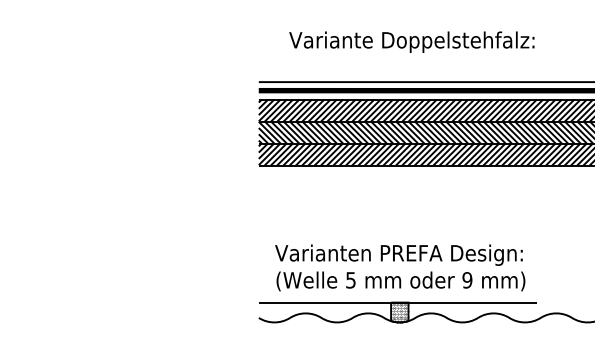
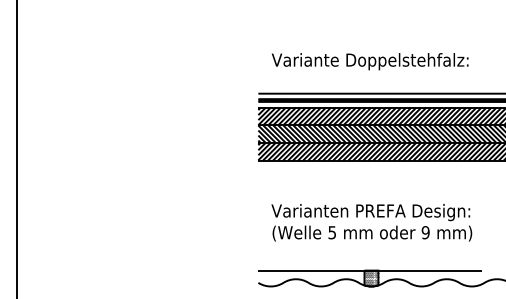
text: (412, 41) -> (370, 61), moved
text: (399, 267) -> (371, 222), moved

